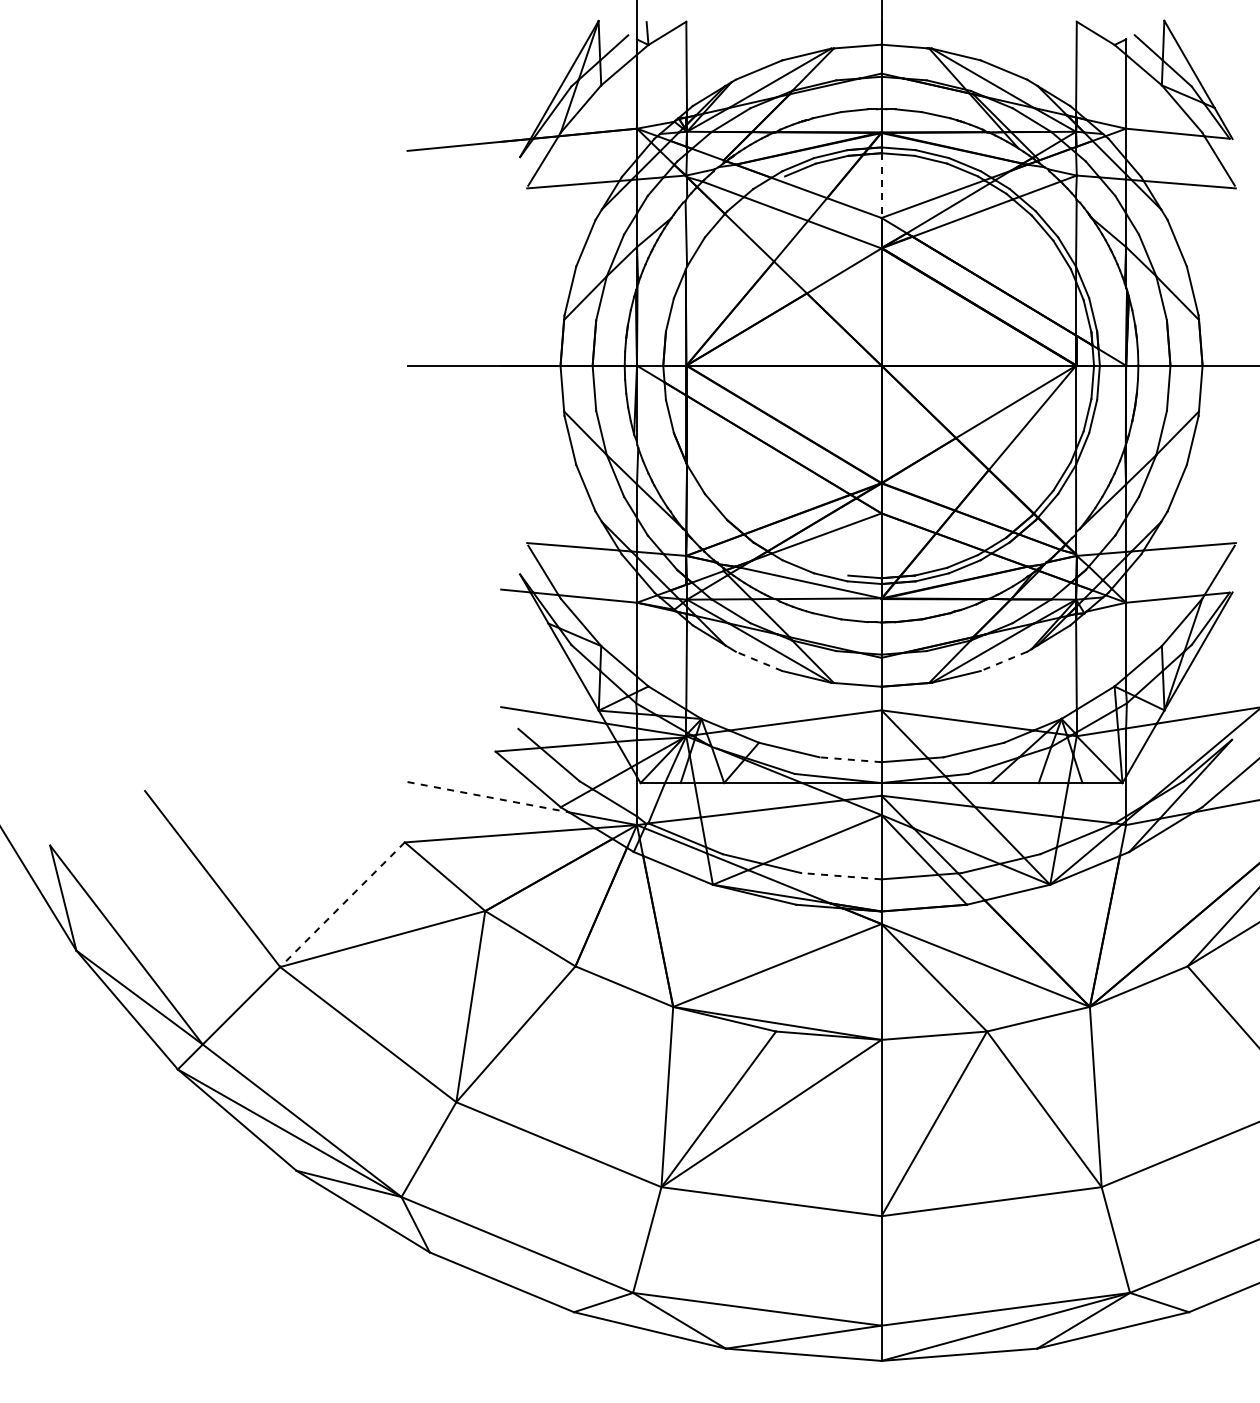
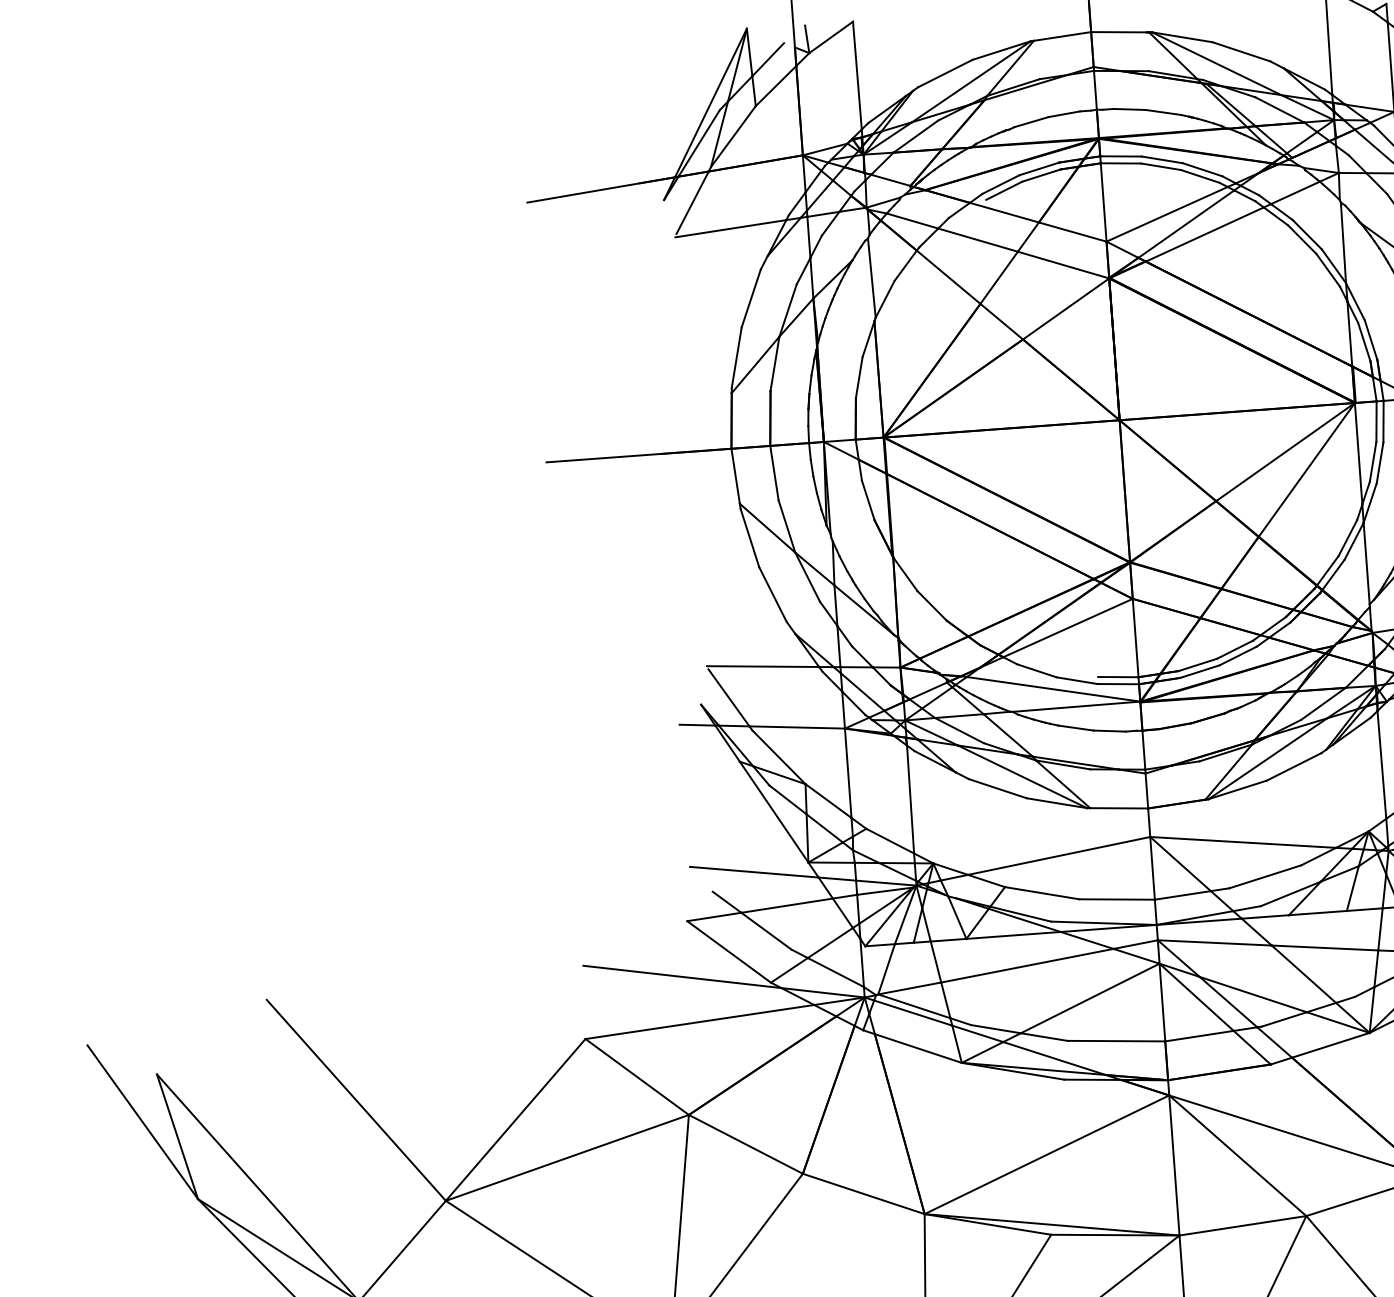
line: (881, 186) -> (1103, 203), dashed -> solid
line: (758, 661) -> (997, 788), dashed -> solid
line: (1003, 661) -> (1293, 767), dashed -> solid
line: (850, 759) -> (1117, 899), dashed -> solid
line: (488, 797) -> (682, 977), dashed -> solid
line: (840, 876) -> (1115, 1041), dashed -> solid
line: (342, 905) -> (515, 1120), dashed -> solid

